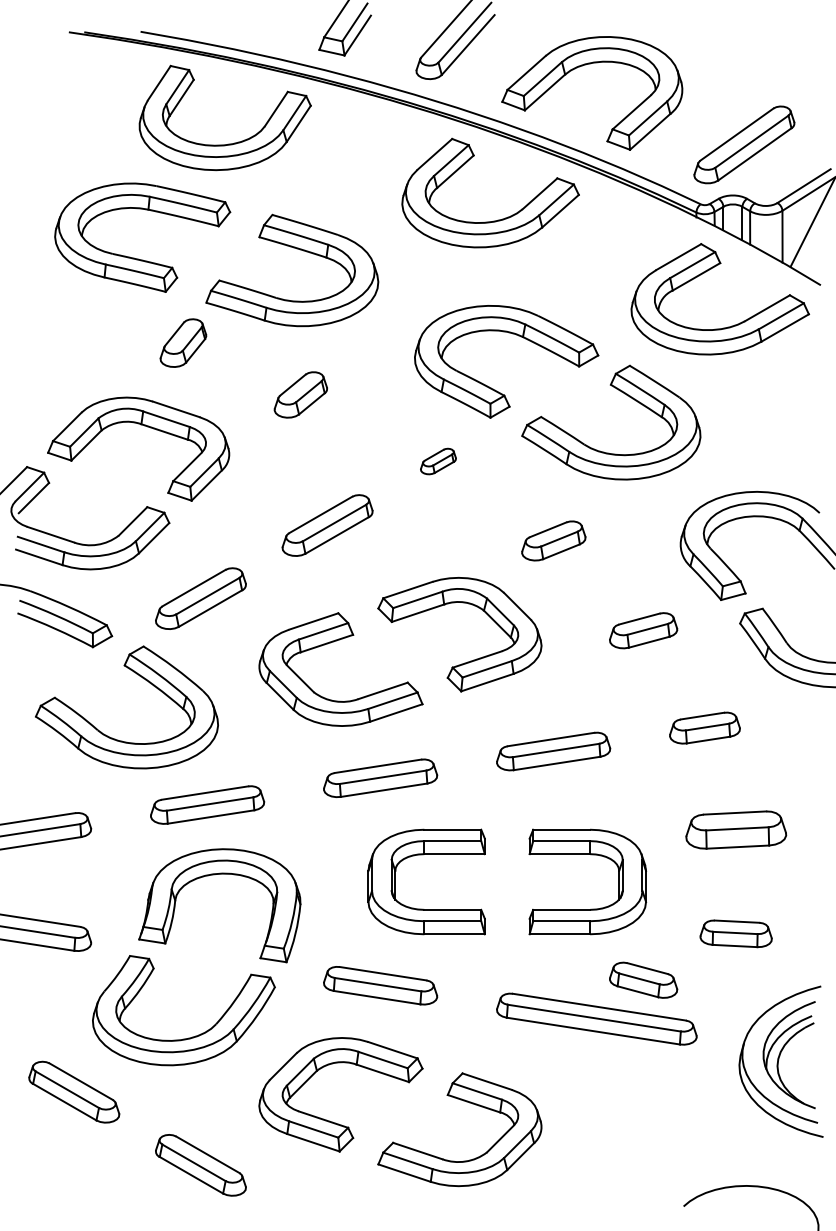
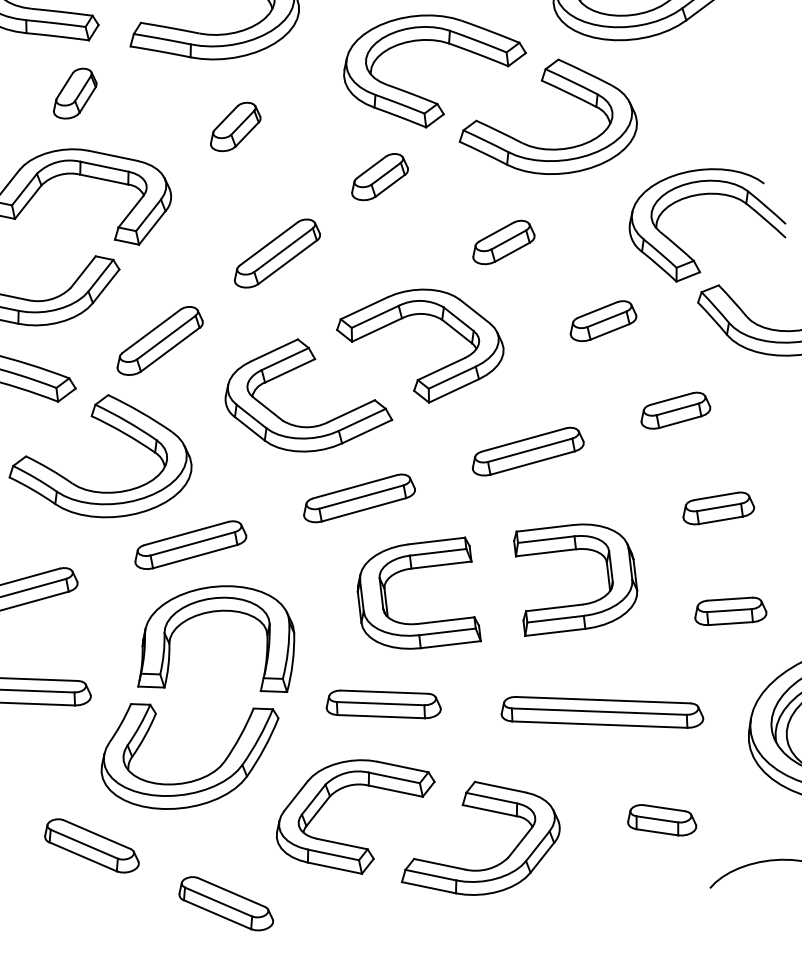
part: (183, 342) -> (74, 92), moved
part: (438, 461) -> (379, 176), size x1.67
part: (735, 830) -> (717, 508), size x0.71
part: (643, 979) -> (661, 819), moved

